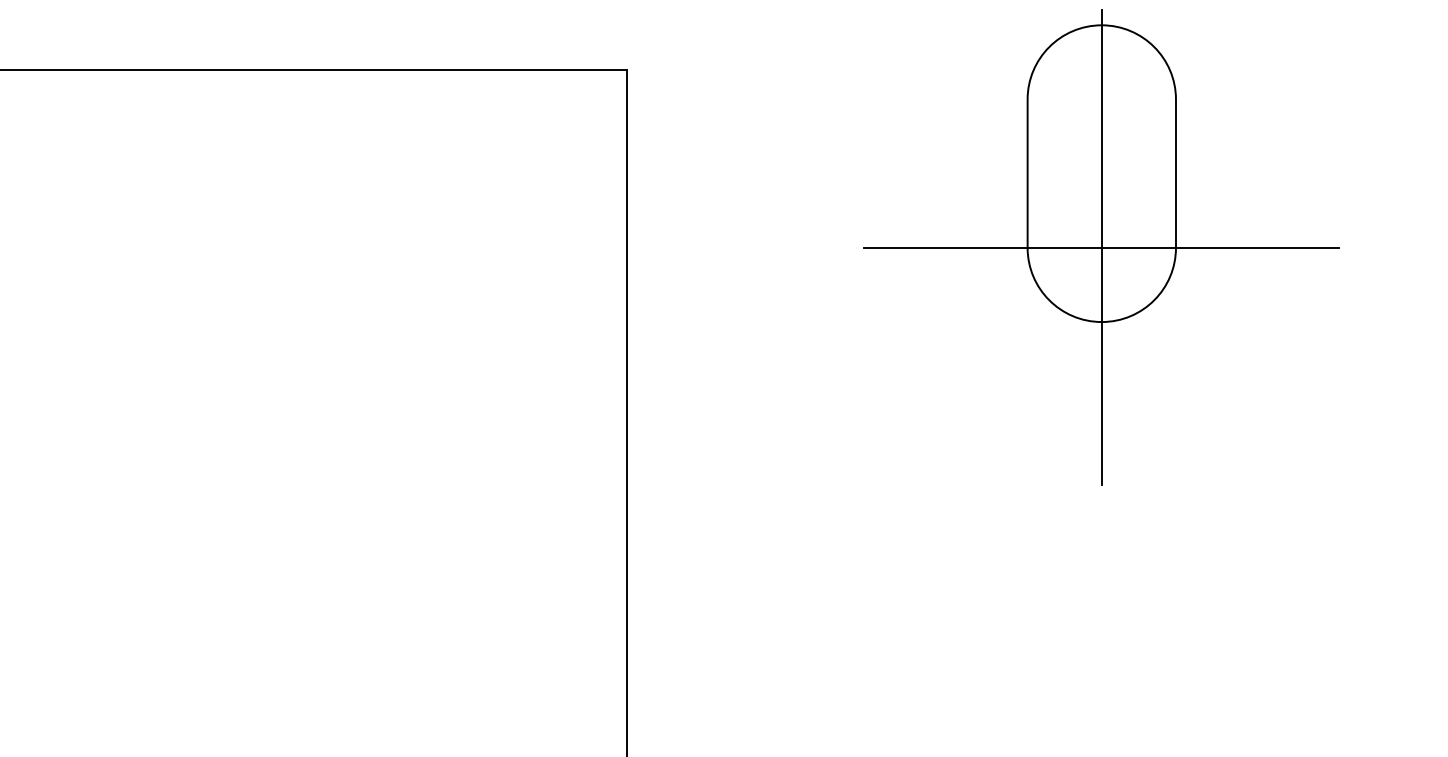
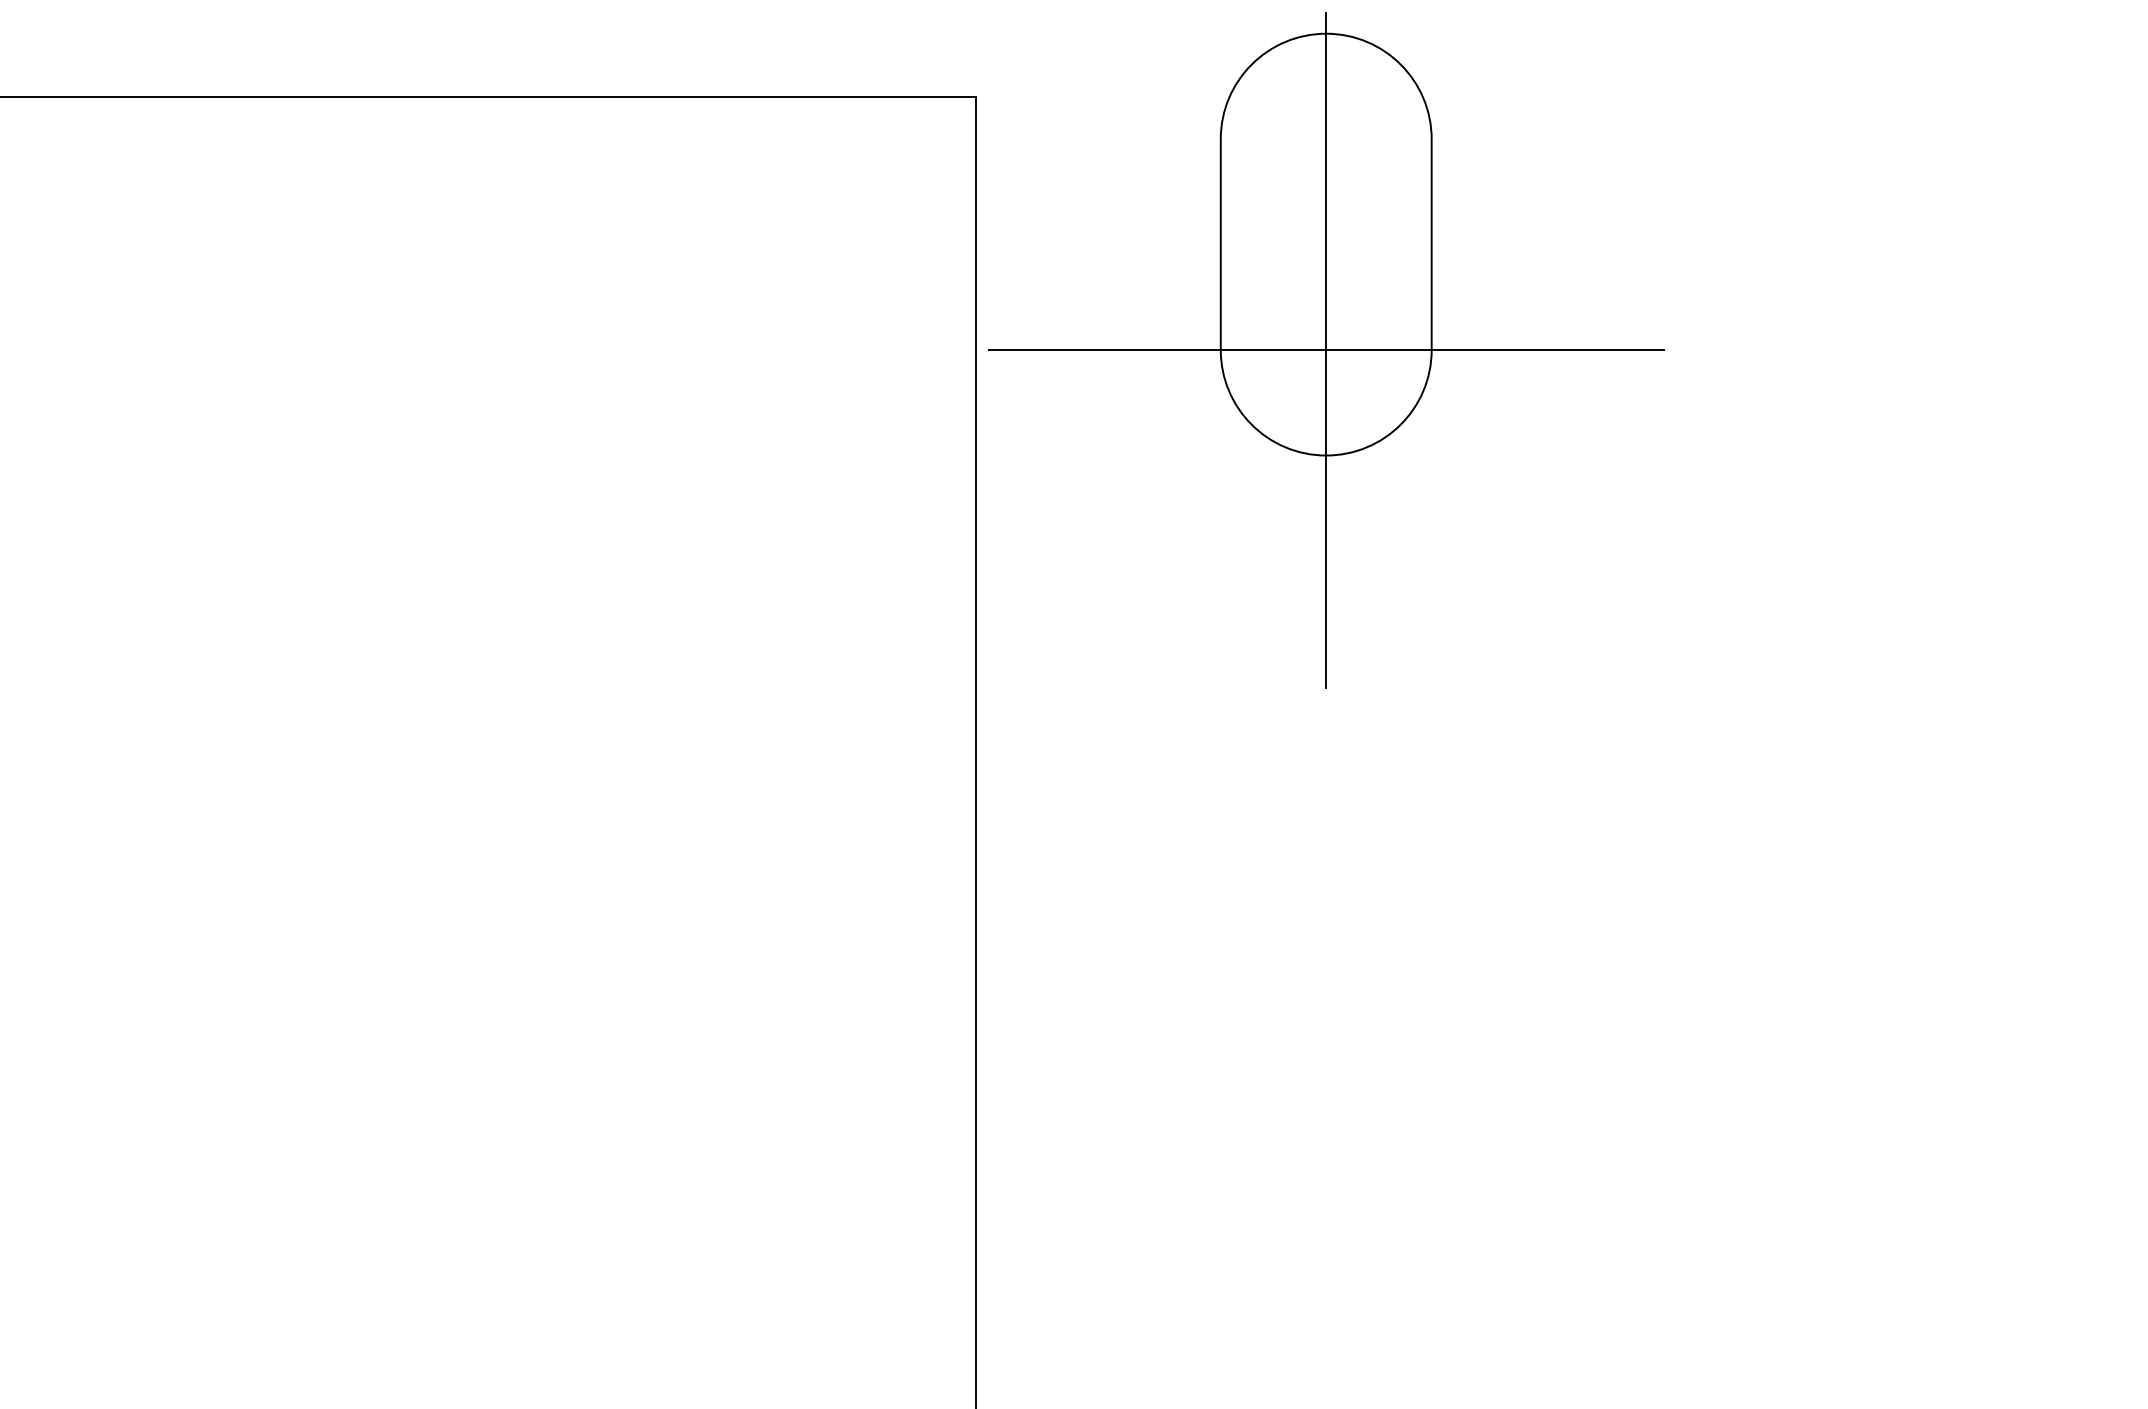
part: (1101, 248) -> (1326, 350), moved

